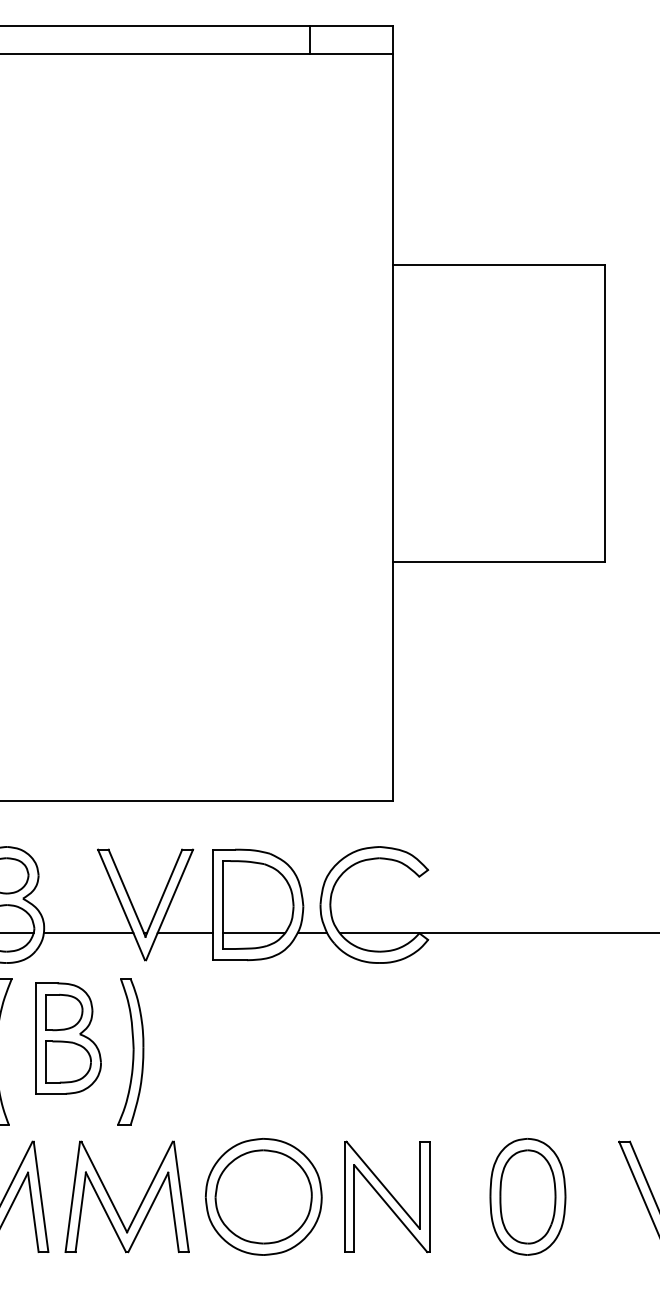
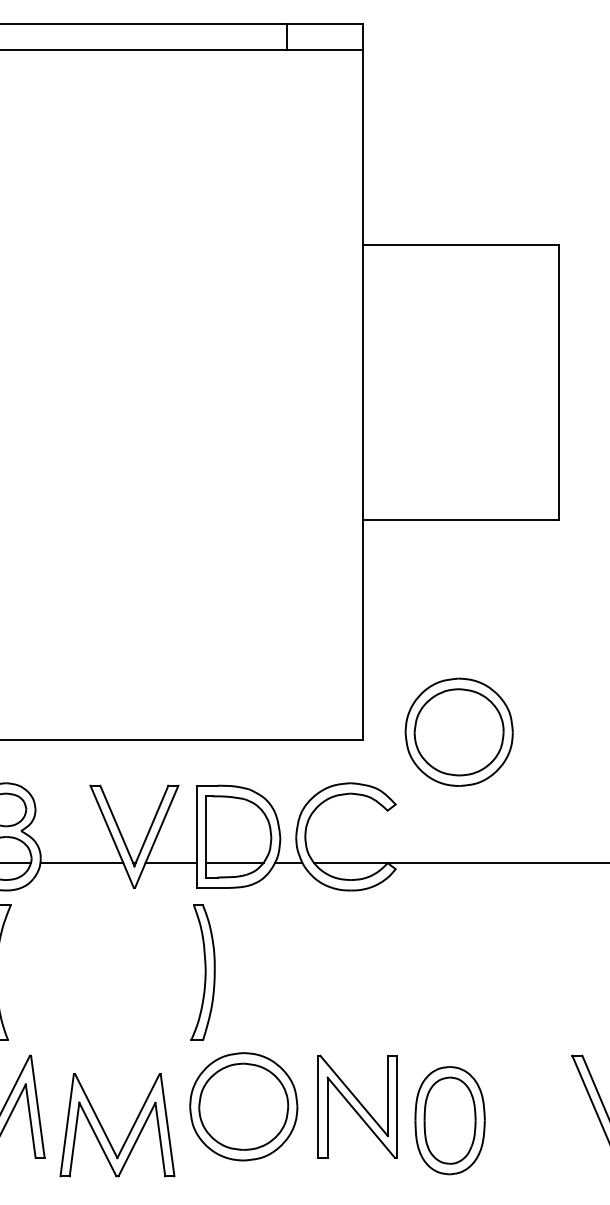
part: (496, 791) -> (458, 731), added
part: (68, 1038) -> (63, 960), removed
part: (130, 1051) -> (202, 972), moved
part: (527, 1196) -> (449, 1120), moved
part: (113, 1202) -> (104, 1130), moved

